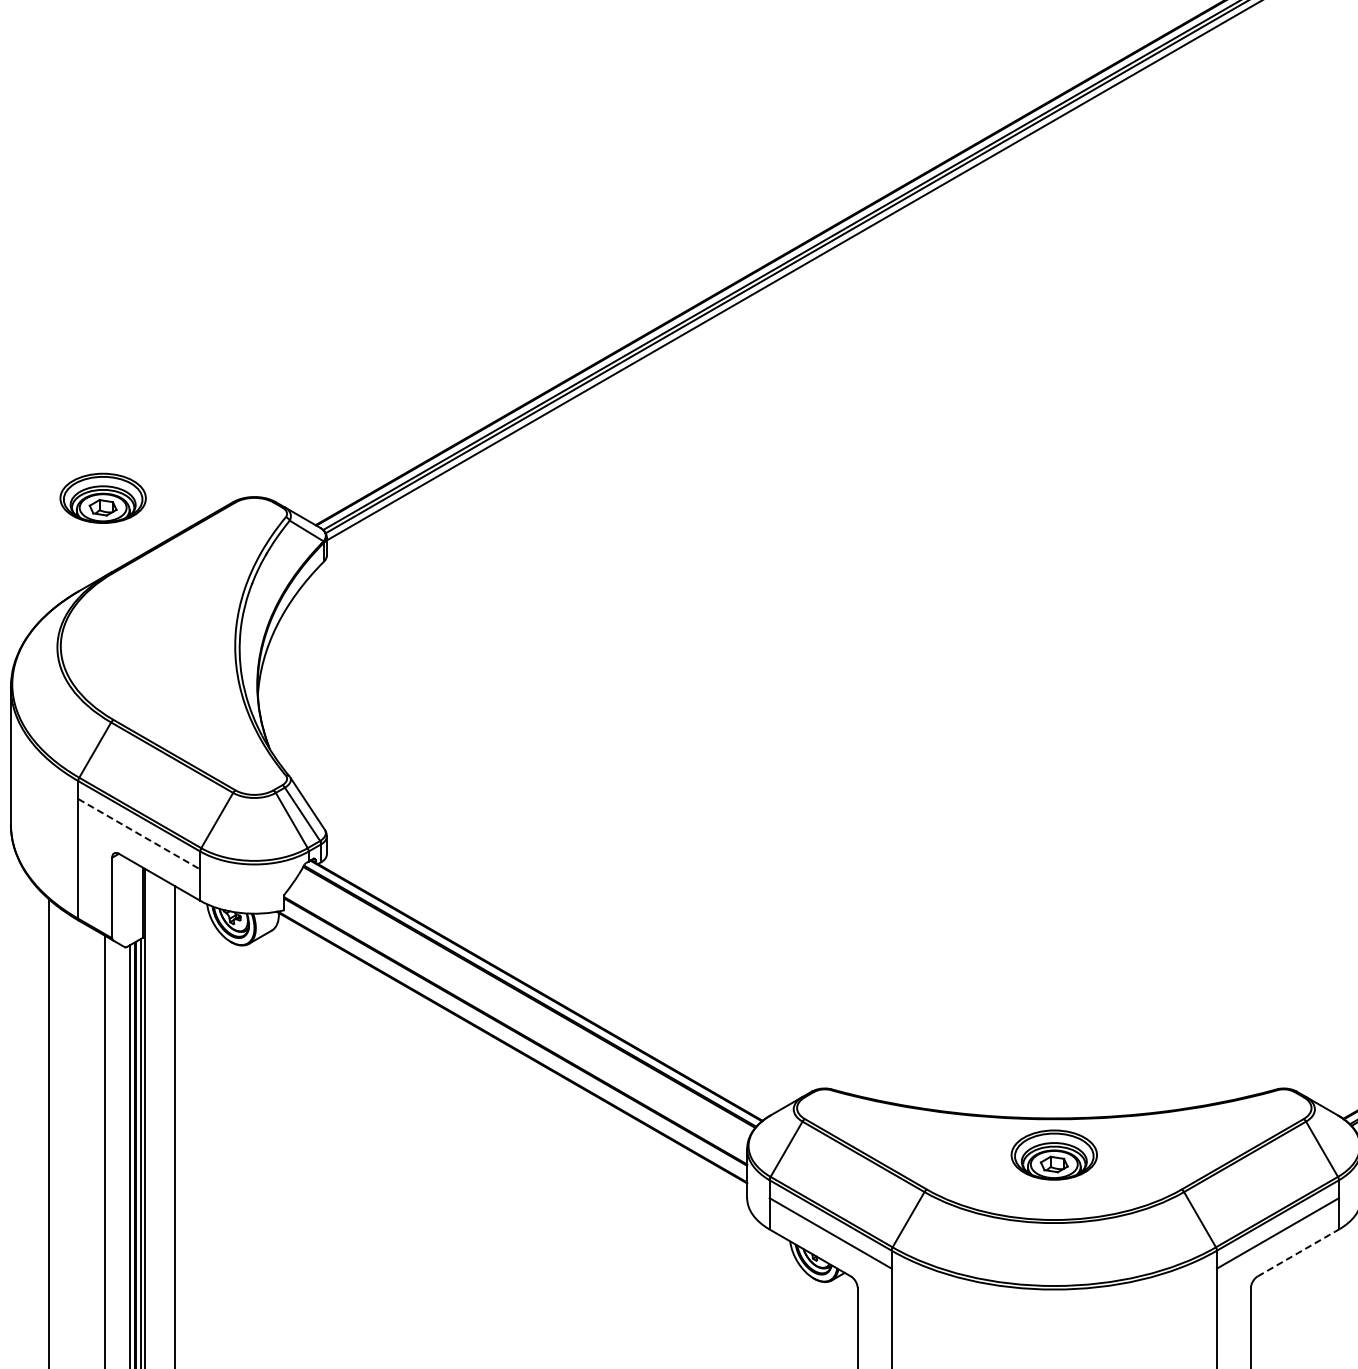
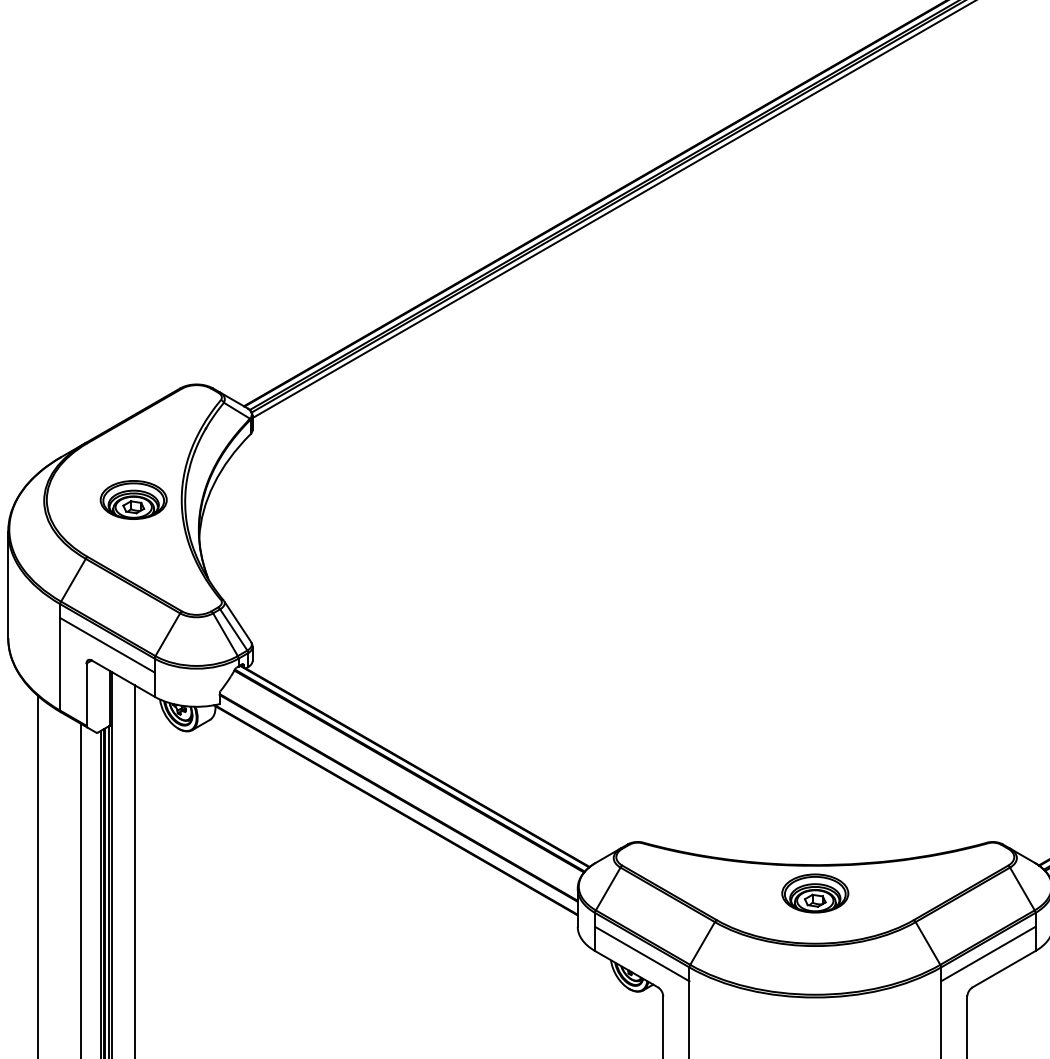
part: (102, 497) -> (133, 499), moved
line: (139, 834) -> (107, 645), dashed -> solid
line: (1298, 1252) -> (1004, 968), dashed -> solid

